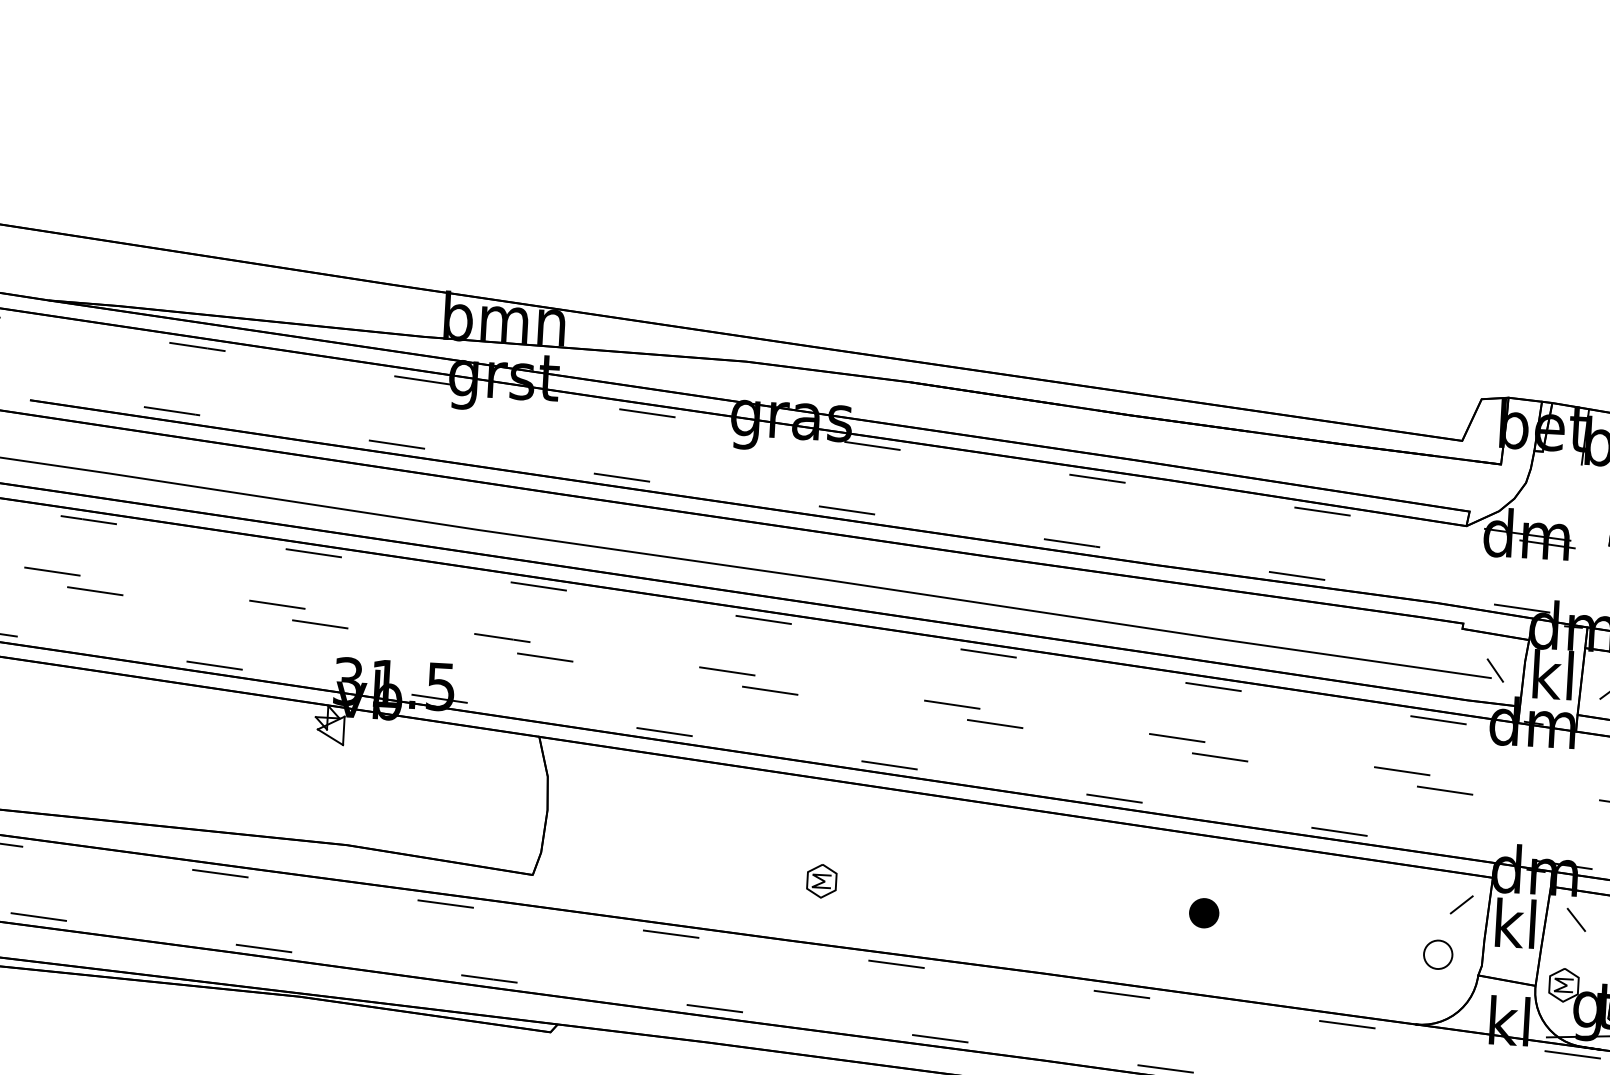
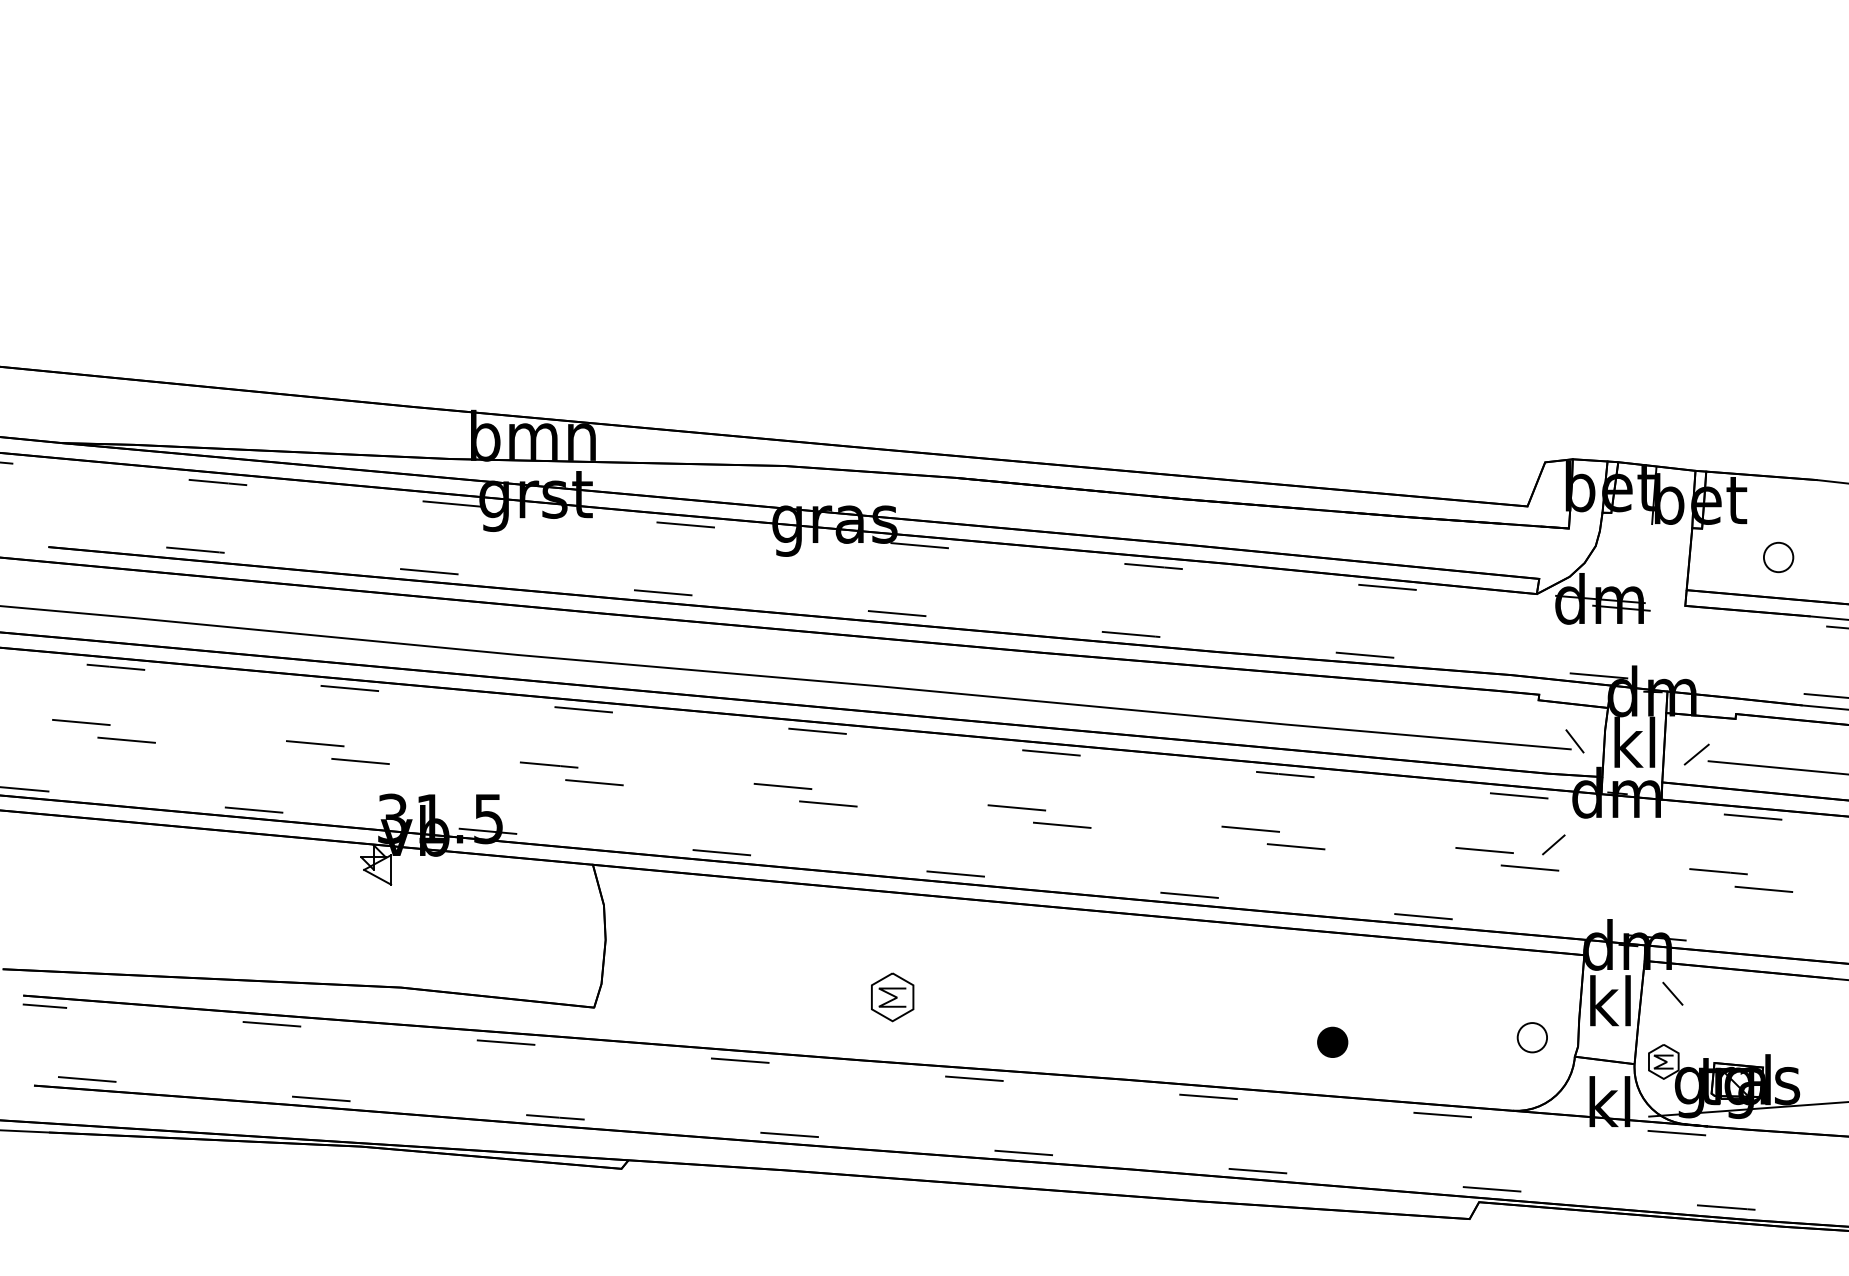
part: (821, 881) -> (892, 997), size x1.4
line: (1461, 904) -> (1553, 844), moved
part: (1204, 912) -> (1332, 1041), moved

